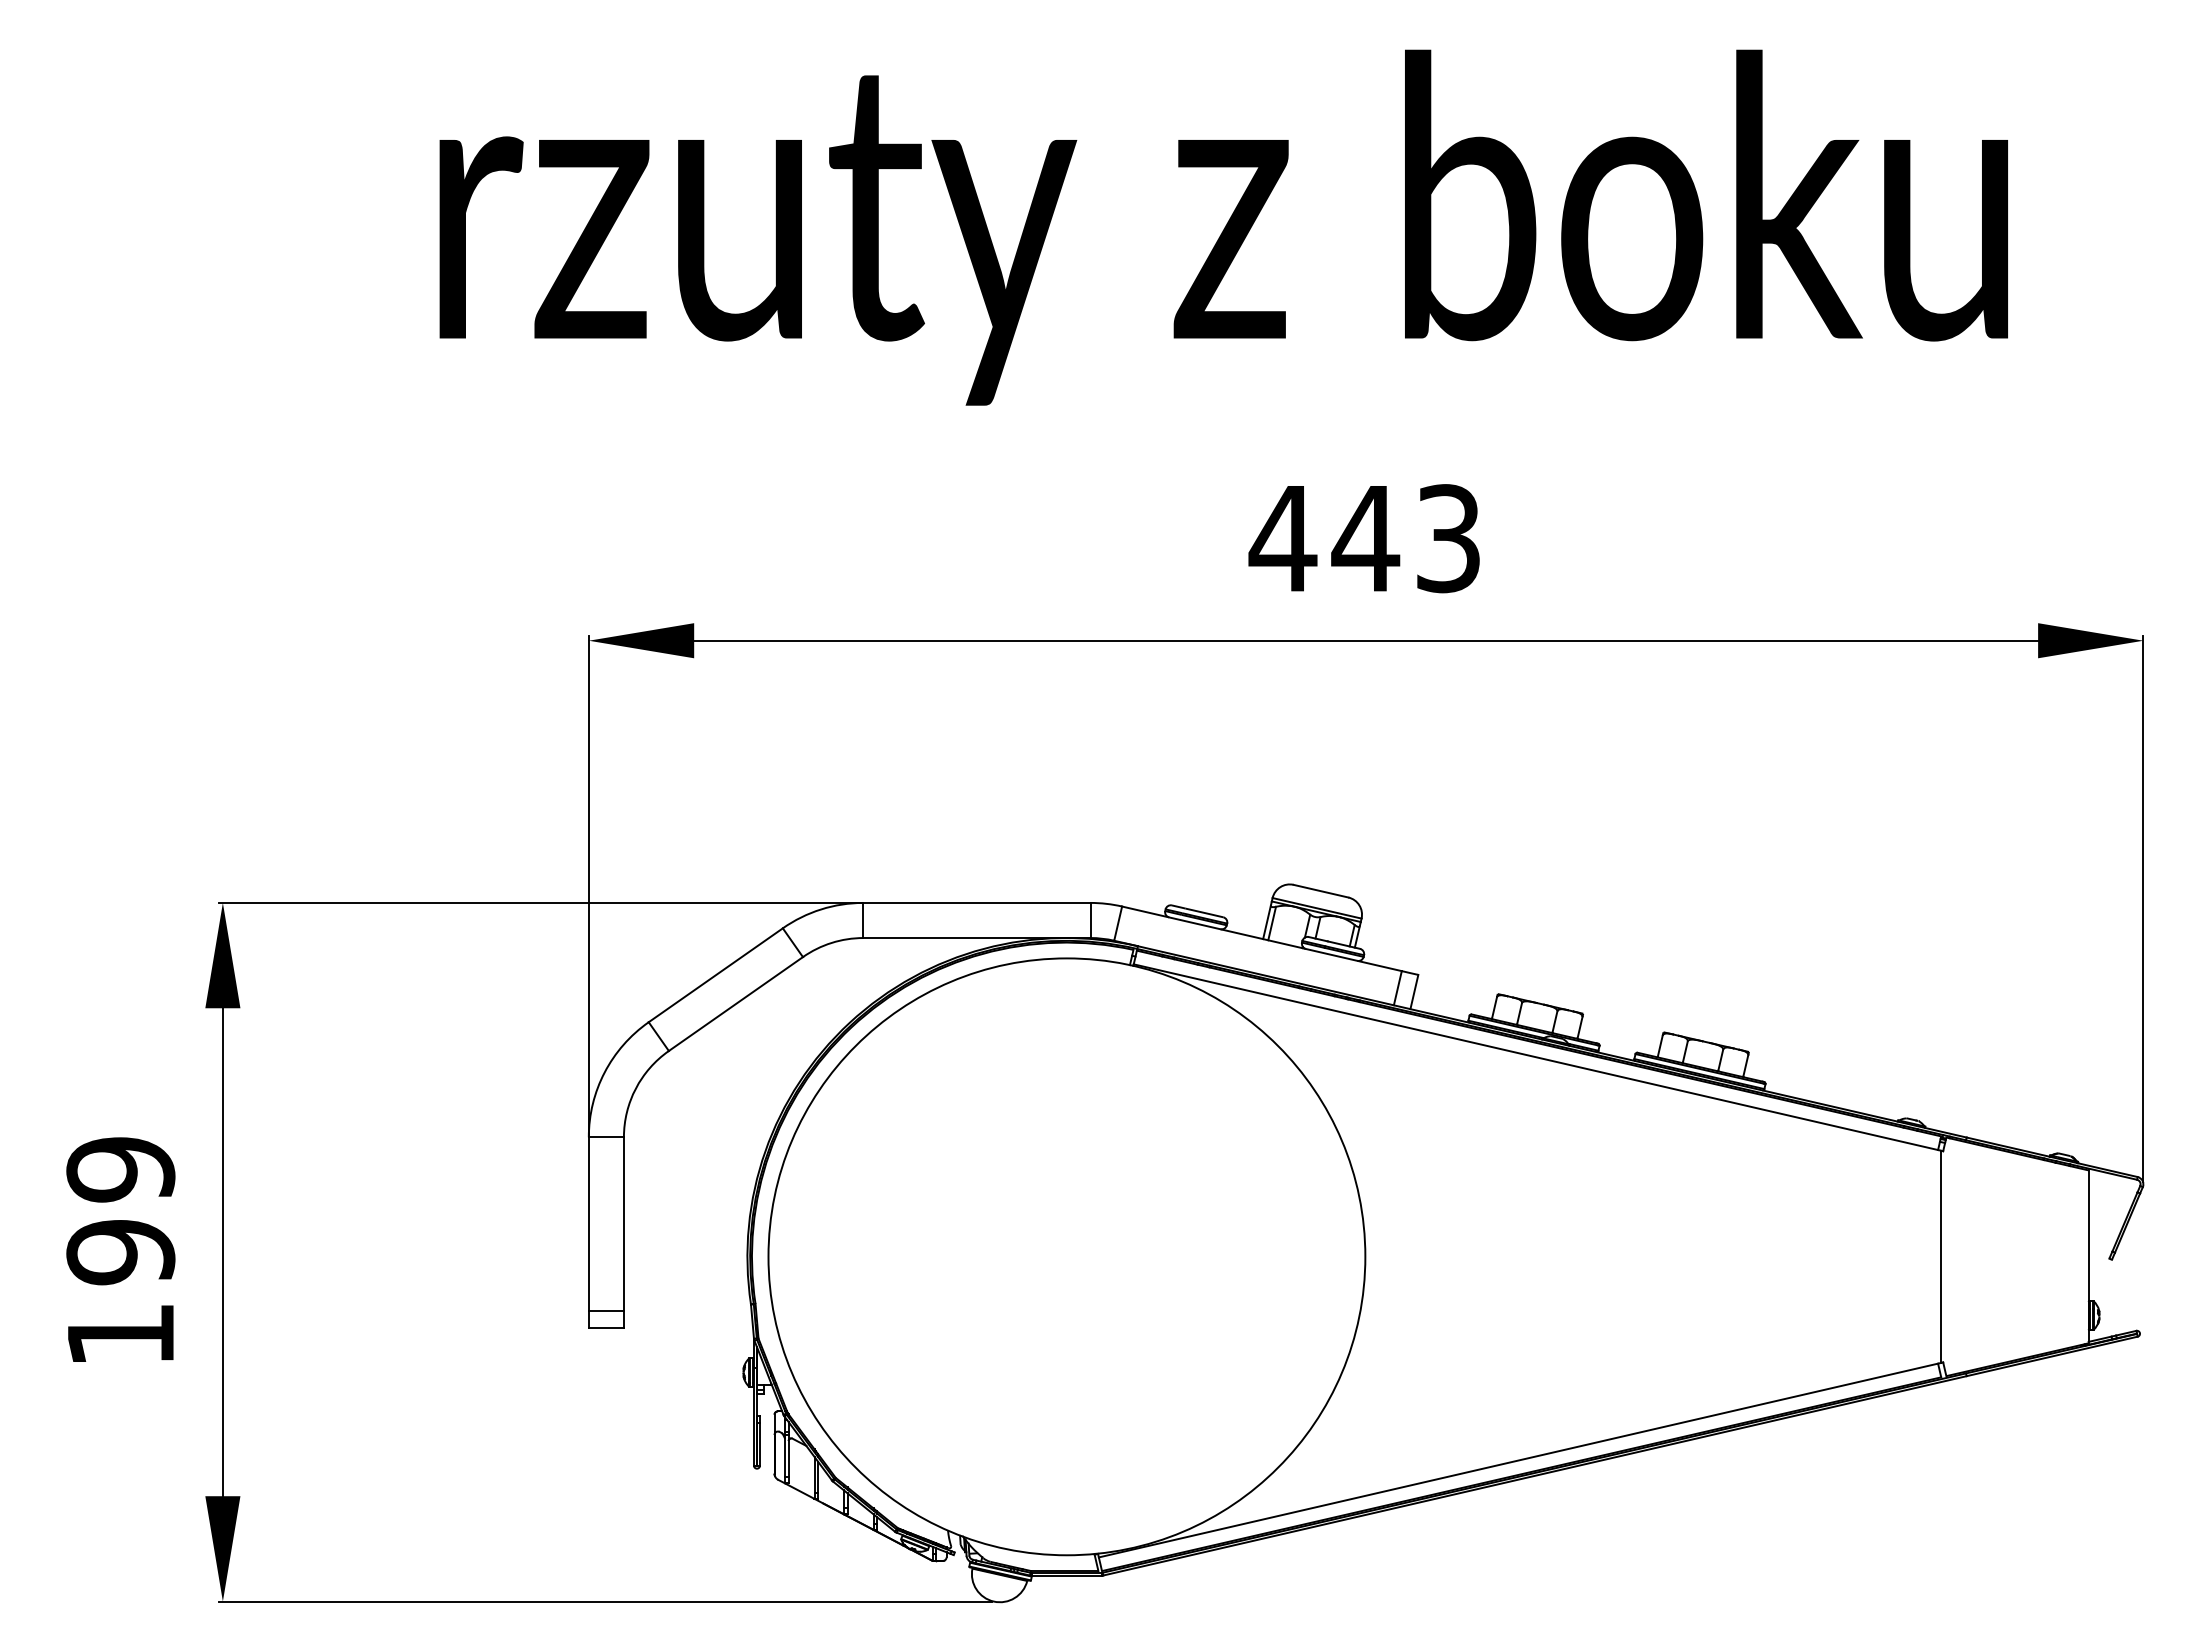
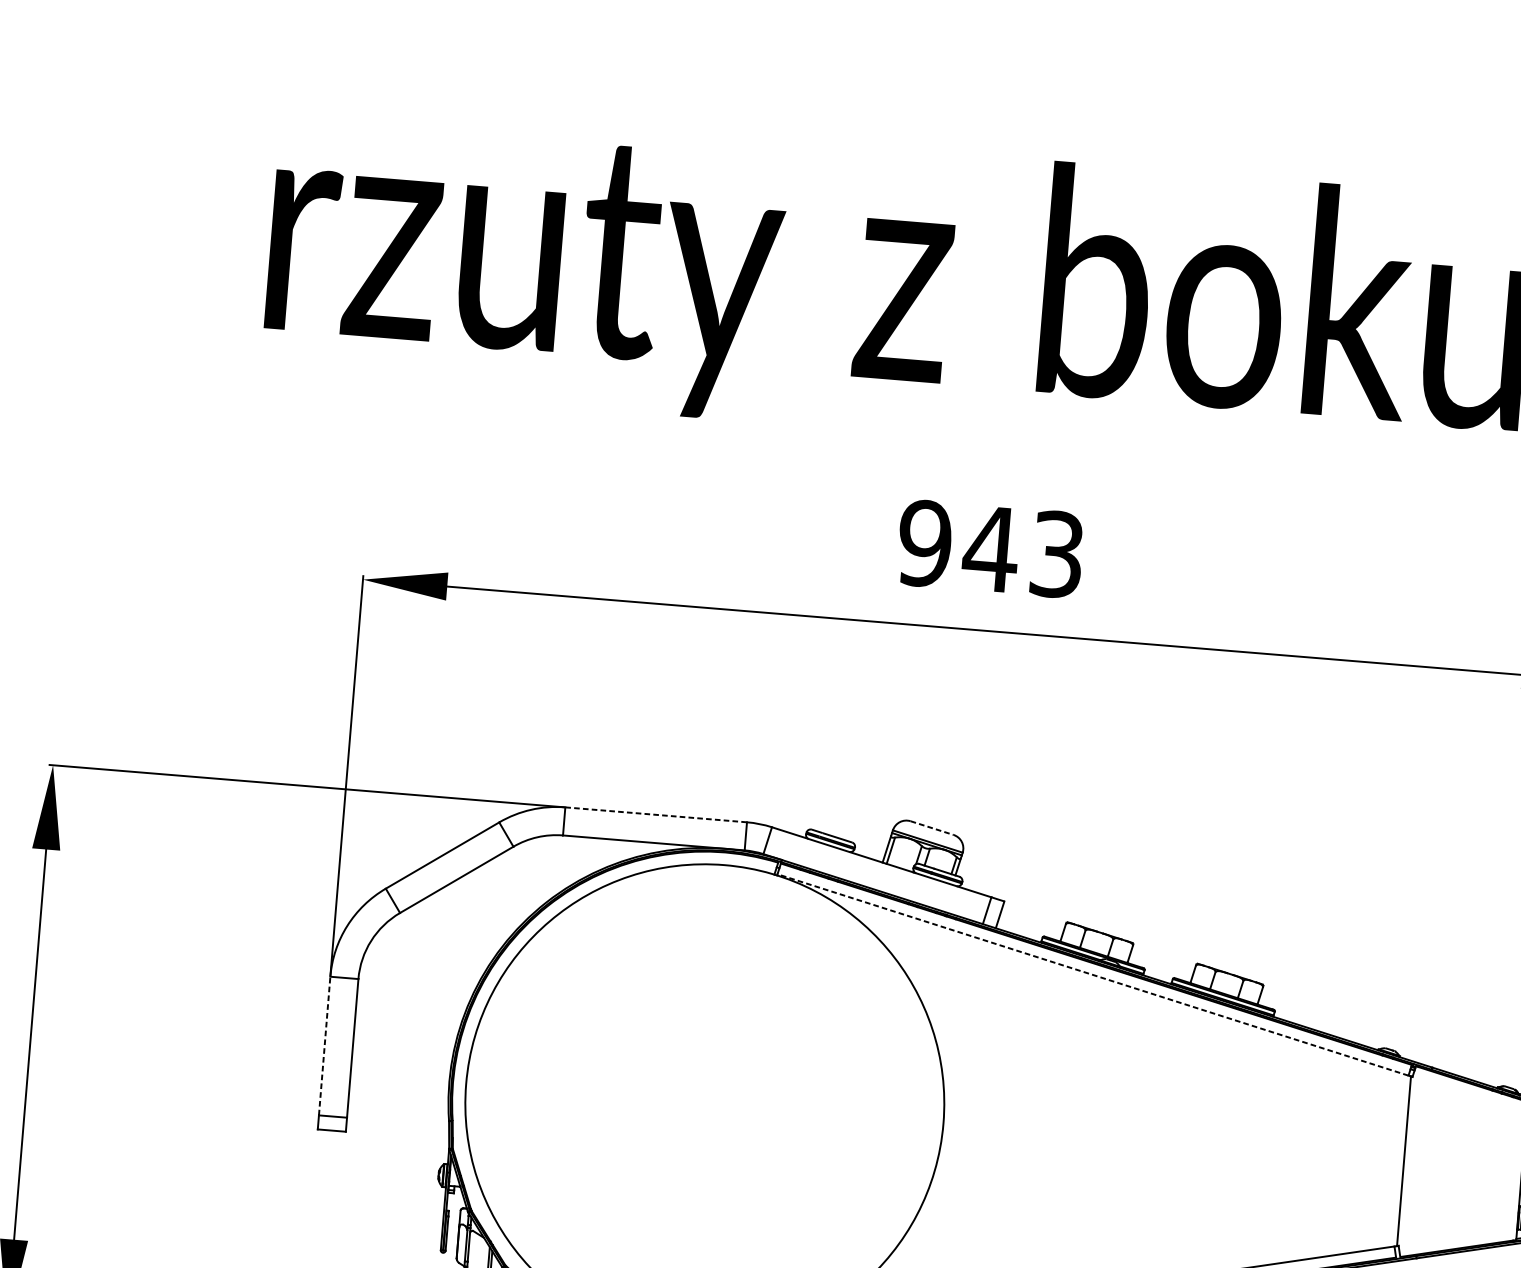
text: (1282, 538) -> (924, 543), 443 -> 943
line: (1321, 891) -> (932, 828), solid -> dashed
line: (976, 902) -> (655, 814), solid -> dashed
line: (1535, 1057) -> (1092, 975), solid -> dashed
line: (588, 1223) -> (324, 1045), solid -> dashed

